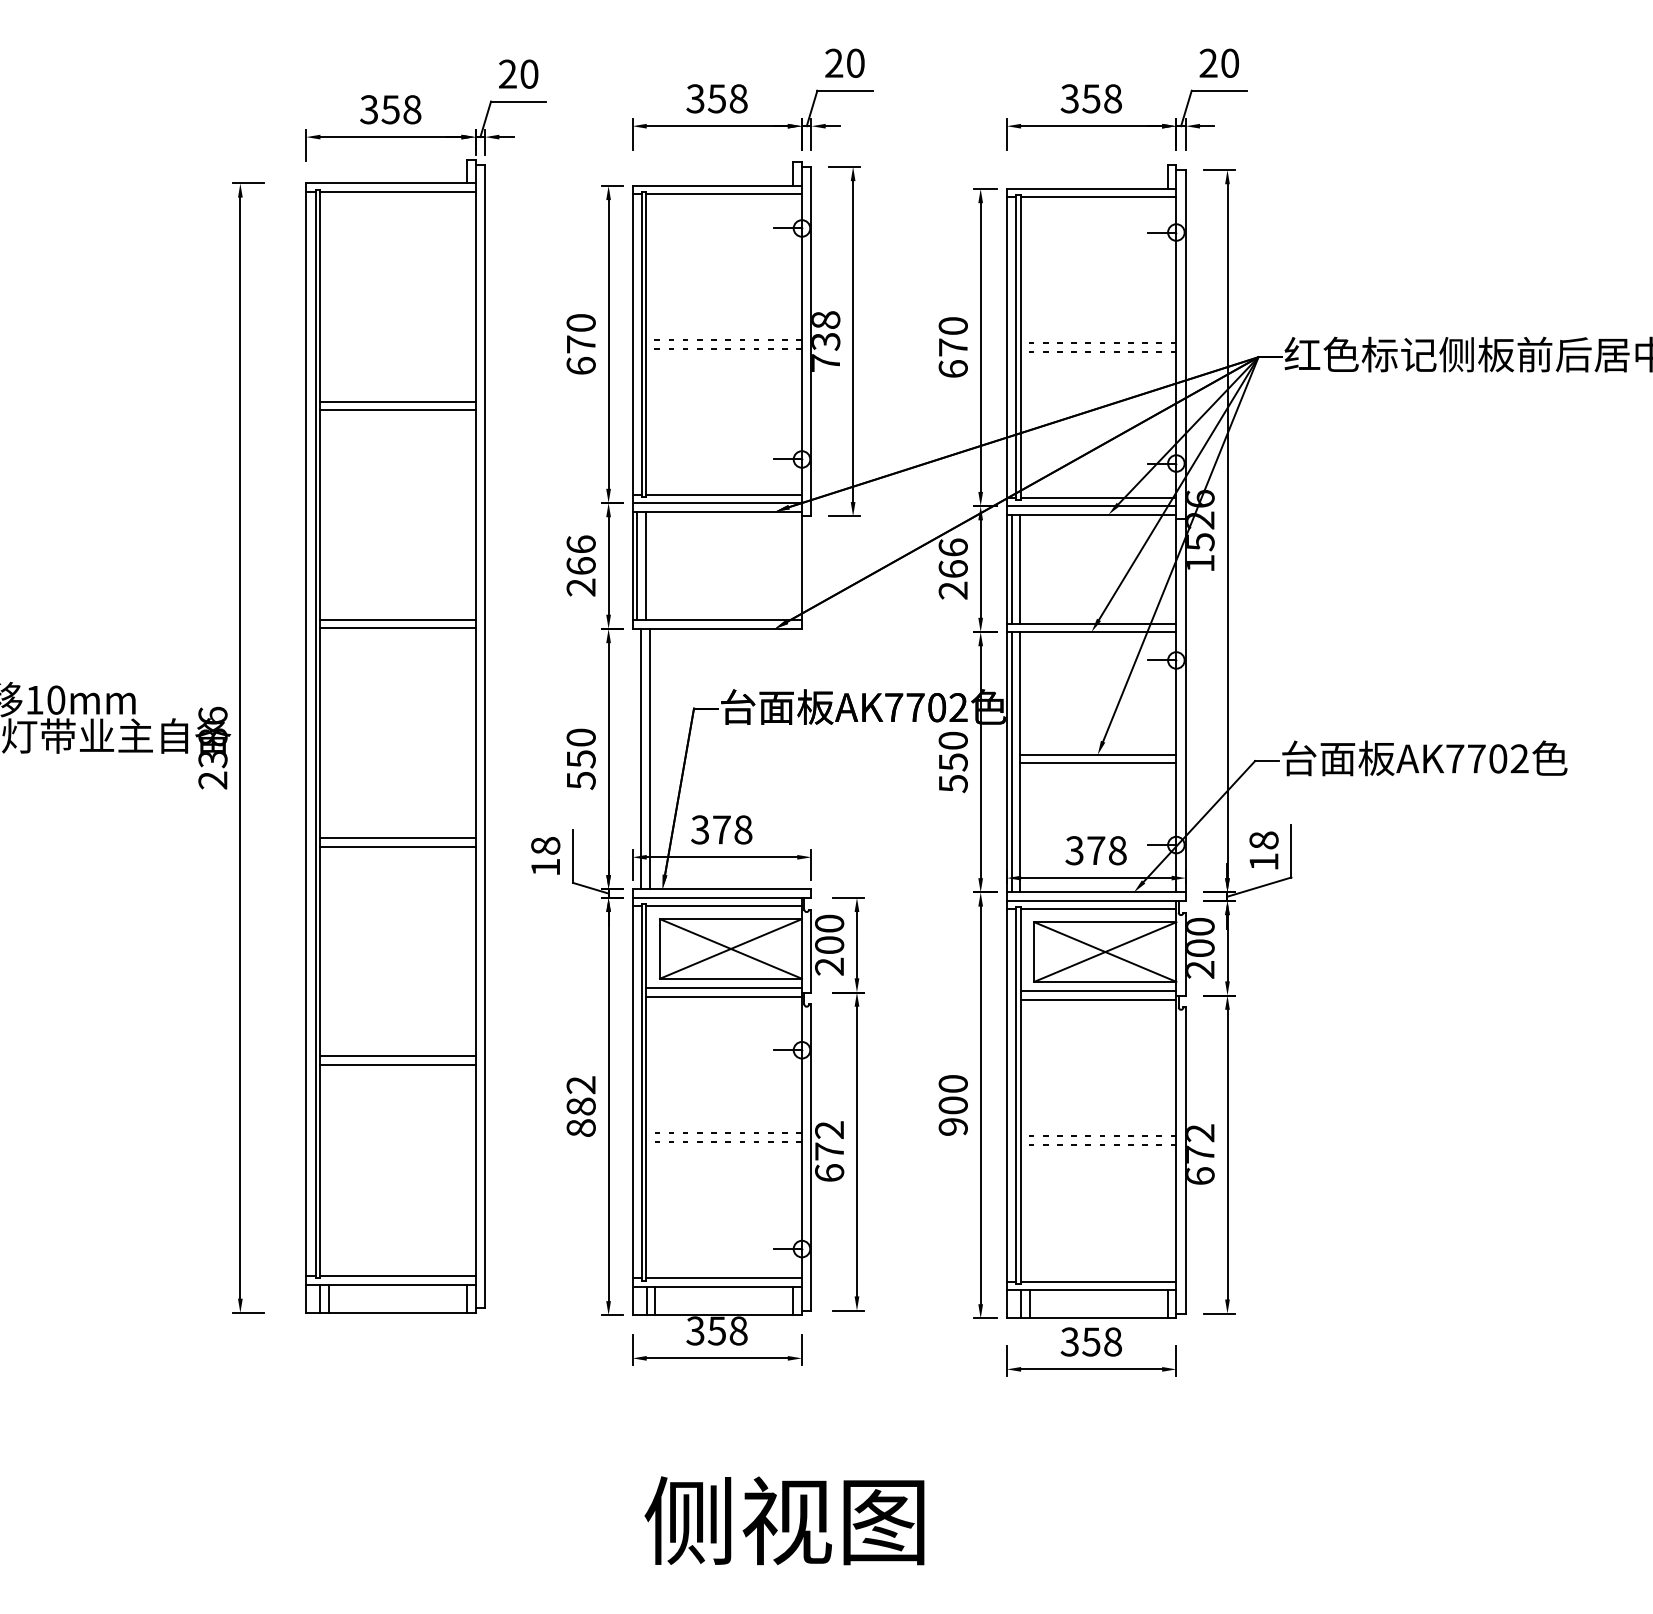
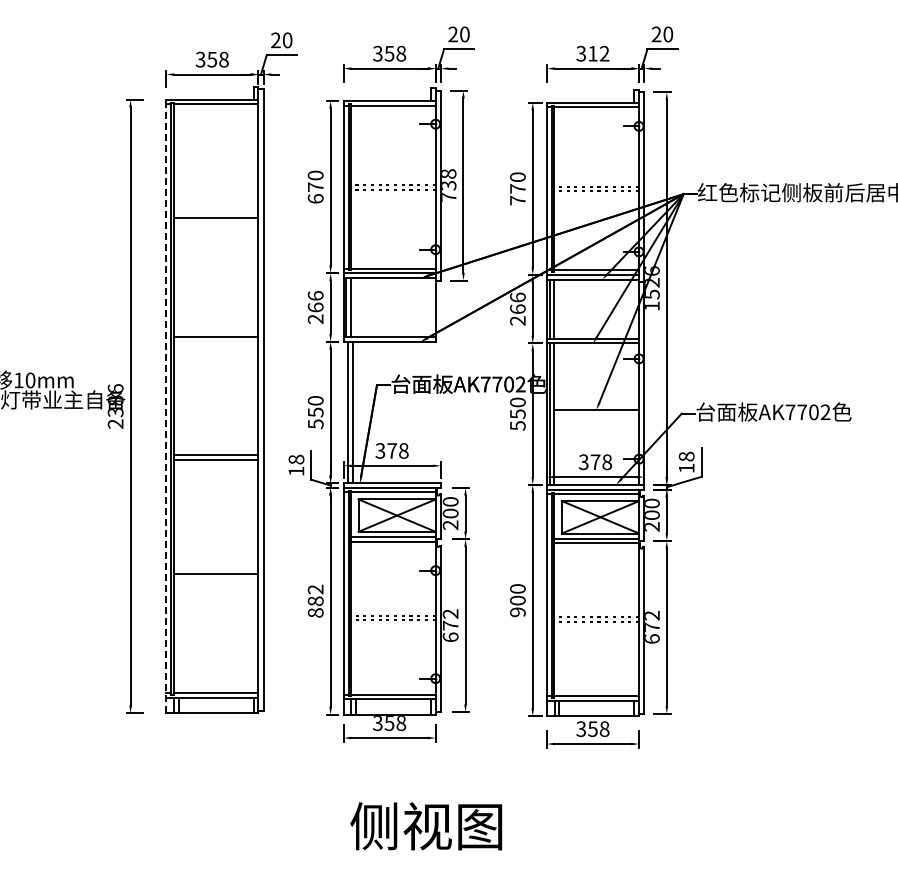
text: (1101, 98) -> (598, 53), 358 -> 312
text: (952, 368) -> (517, 200), 670 -> 770
line: (396, 409) -> (215, 222), removed
line: (396, 628) -> (215, 341), removed
line: (306, 748) -> (166, 406), solid -> dashed
line: (1098, 762) -> (596, 414), removed
line: (396, 1064) -> (215, 578), removed

